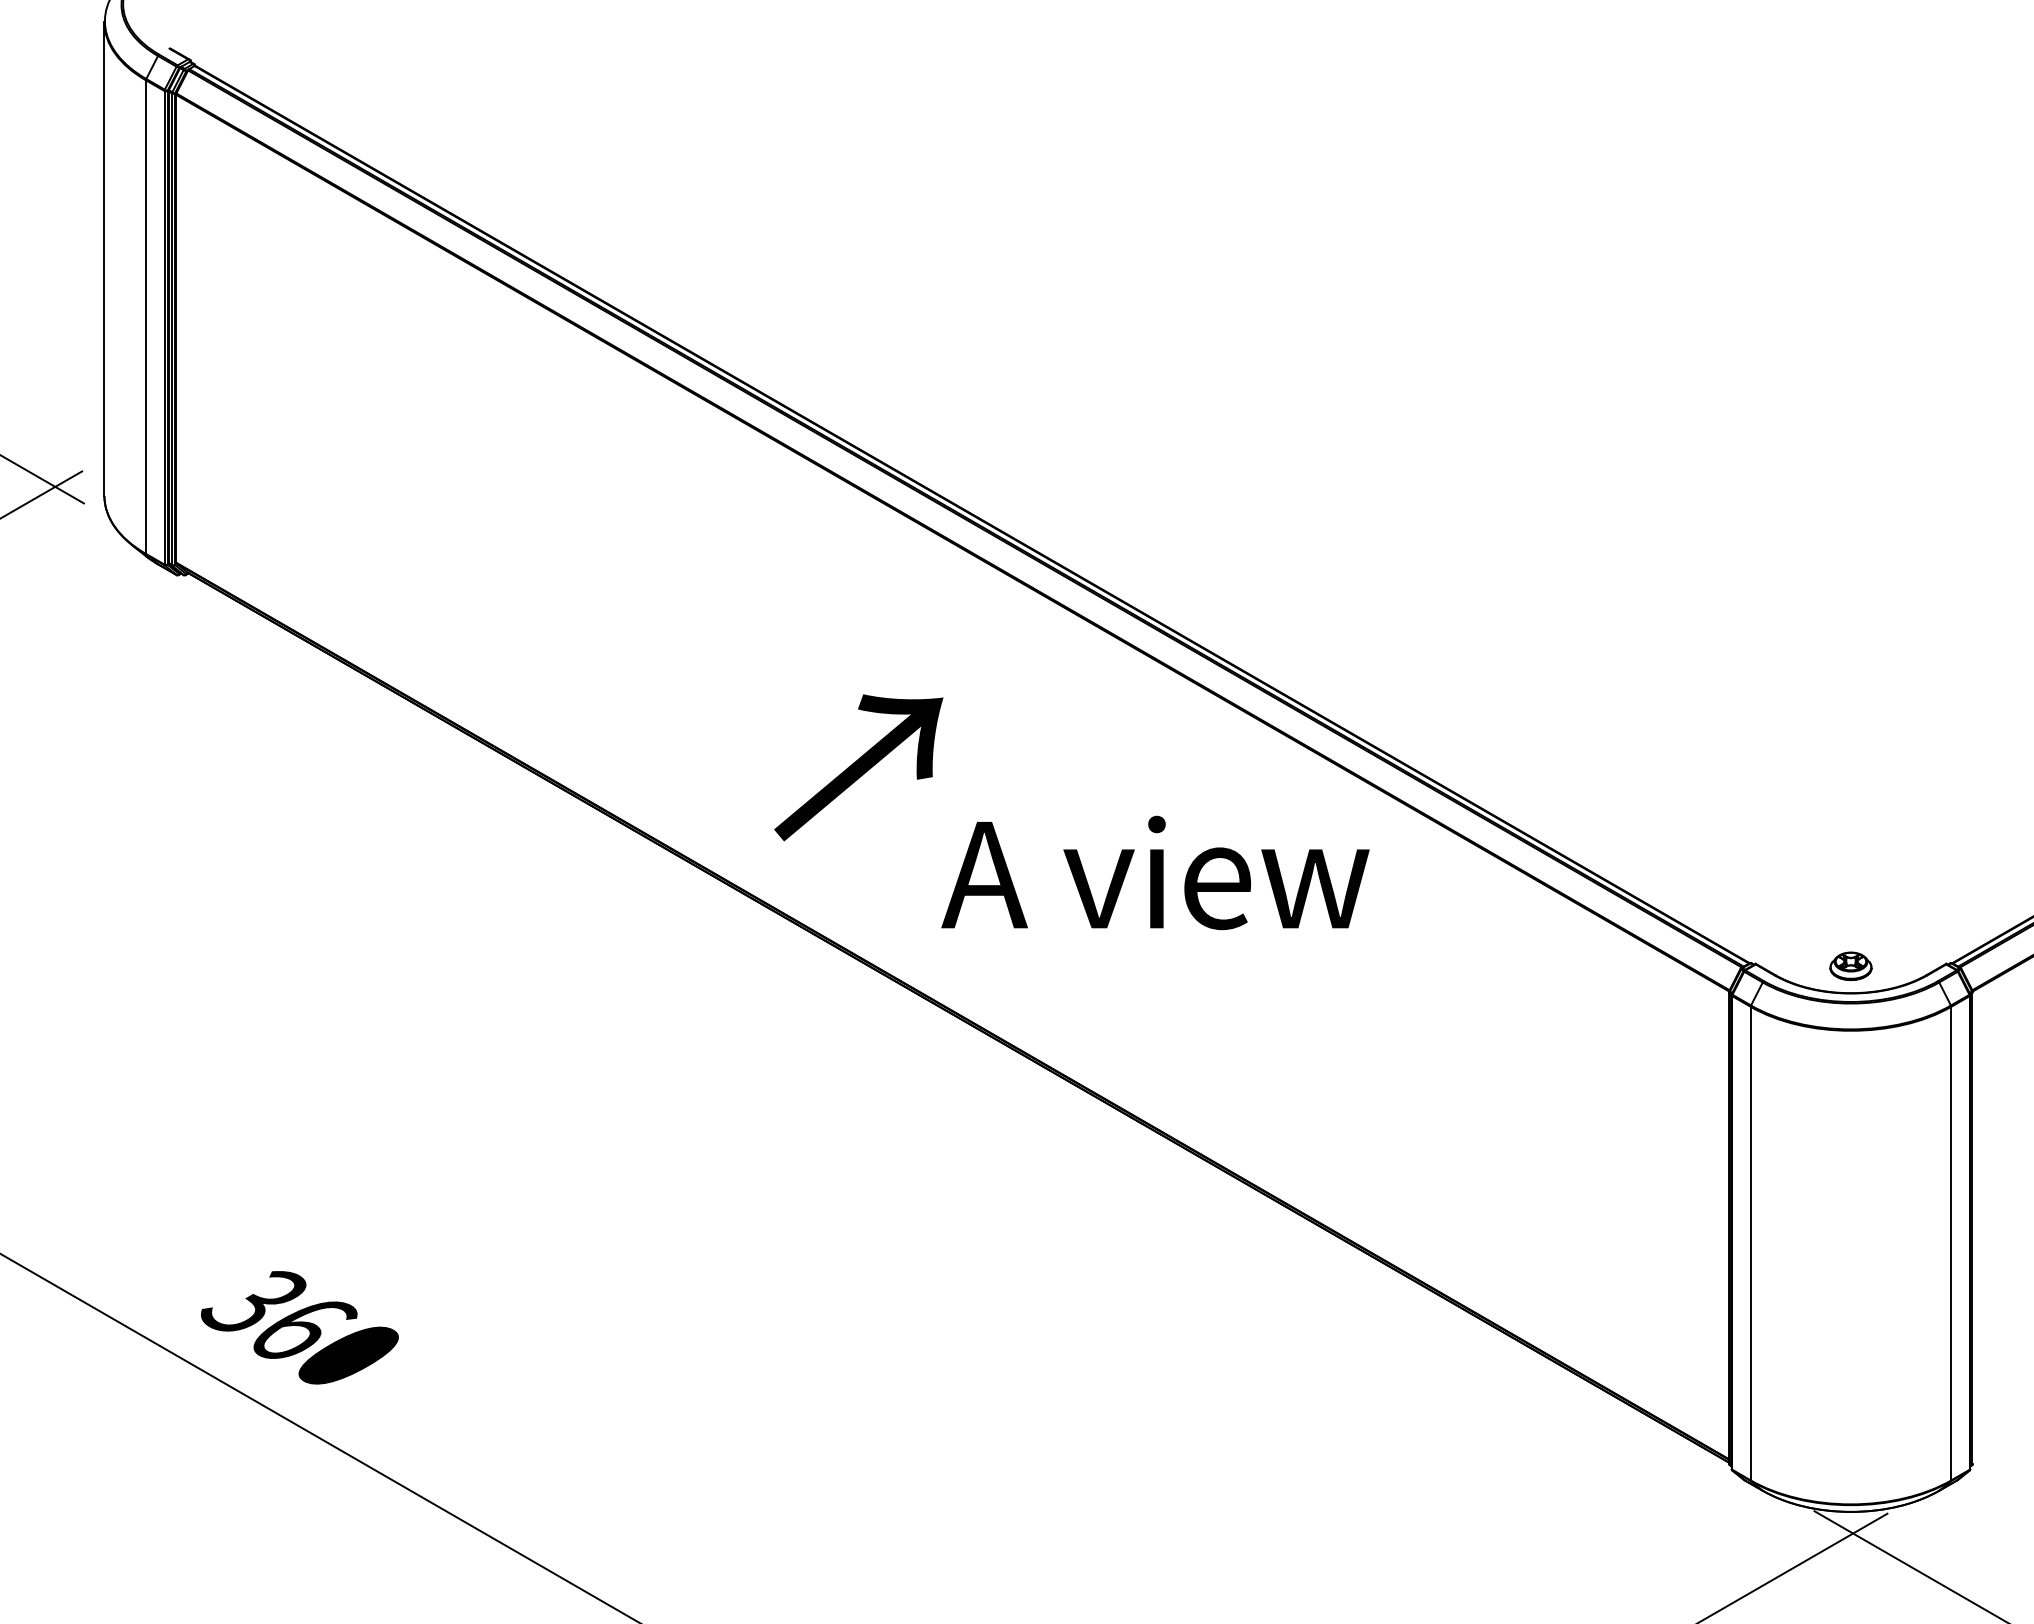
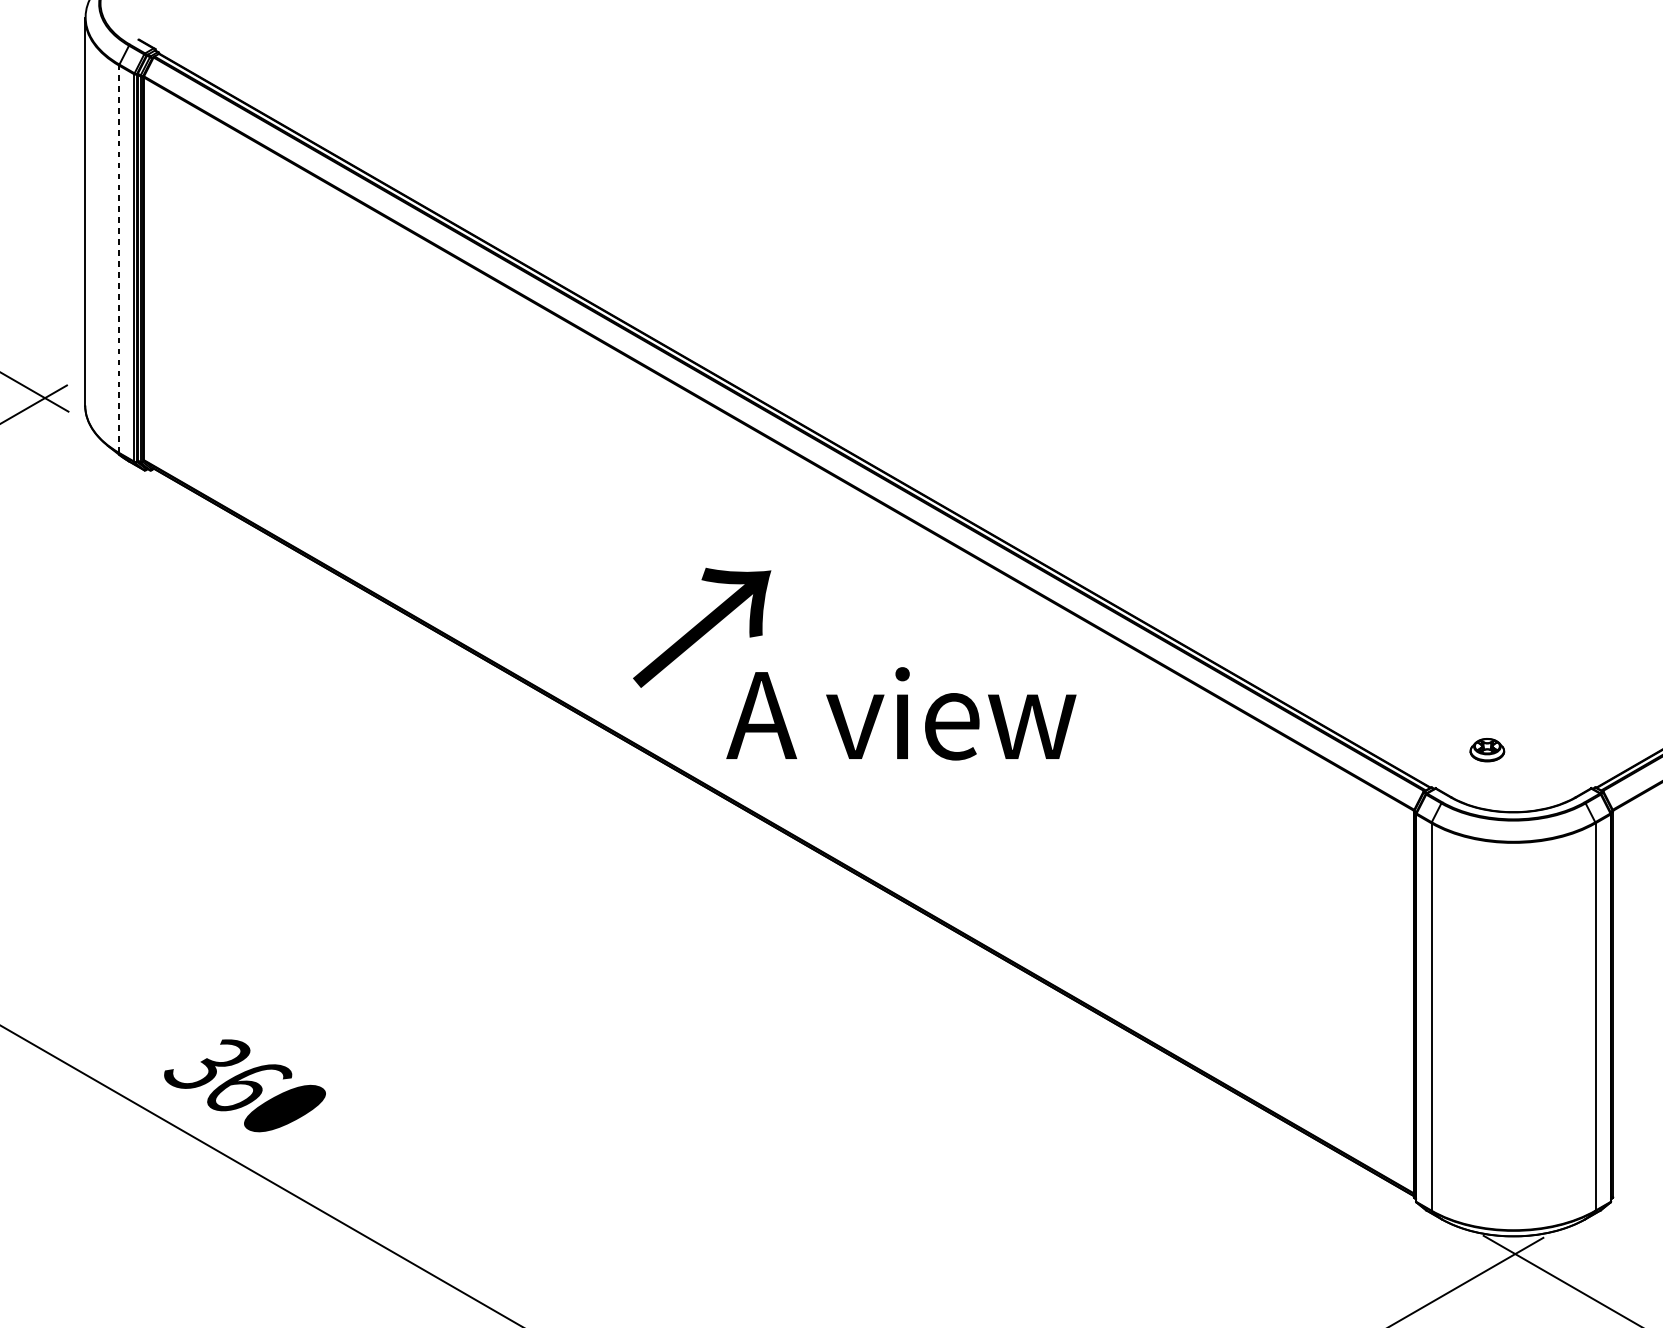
line: (145, 317) -> (118, 259), solid -> dashed
text: (1155, 872) -> (901, 713), moved
part: (1850, 965) -> (1486, 749), moved

